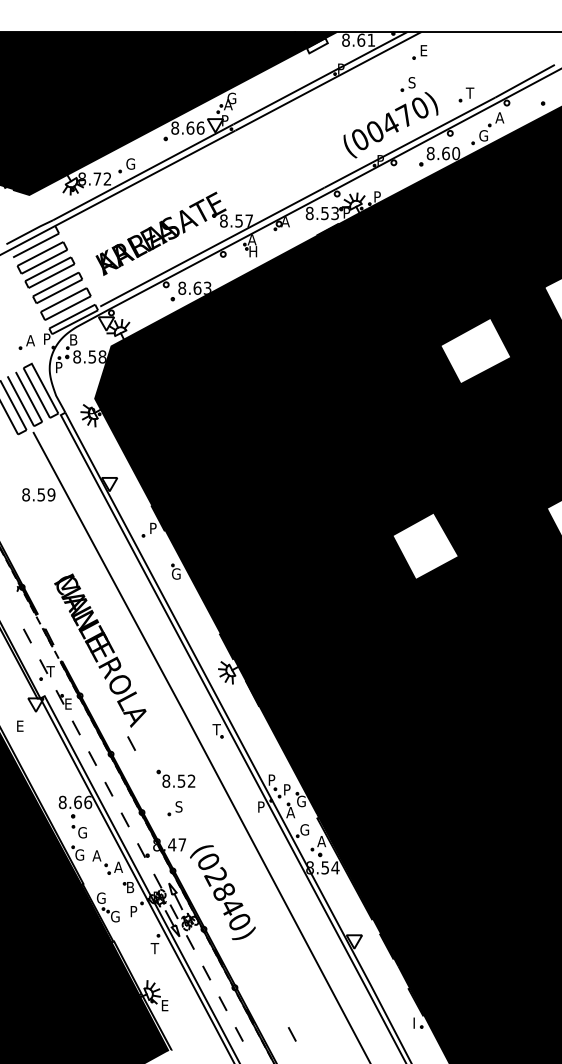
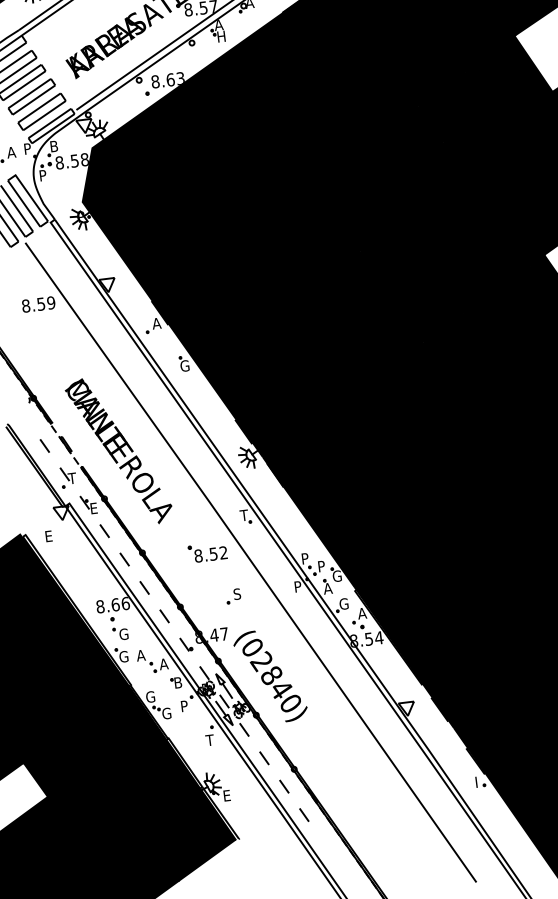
fill: (475, 350) -> (454, 107), added
text: (153, 527) -> (156, 322), P -> A
fill: (425, 546) -> (428, 307), added
line: (131, 743) -> (161, 539), removed
part: (175, 778) -> (207, 552), moved
part: (174, 808) -> (232, 596), moved
line: (291, 1034) -> (356, 808), removed

